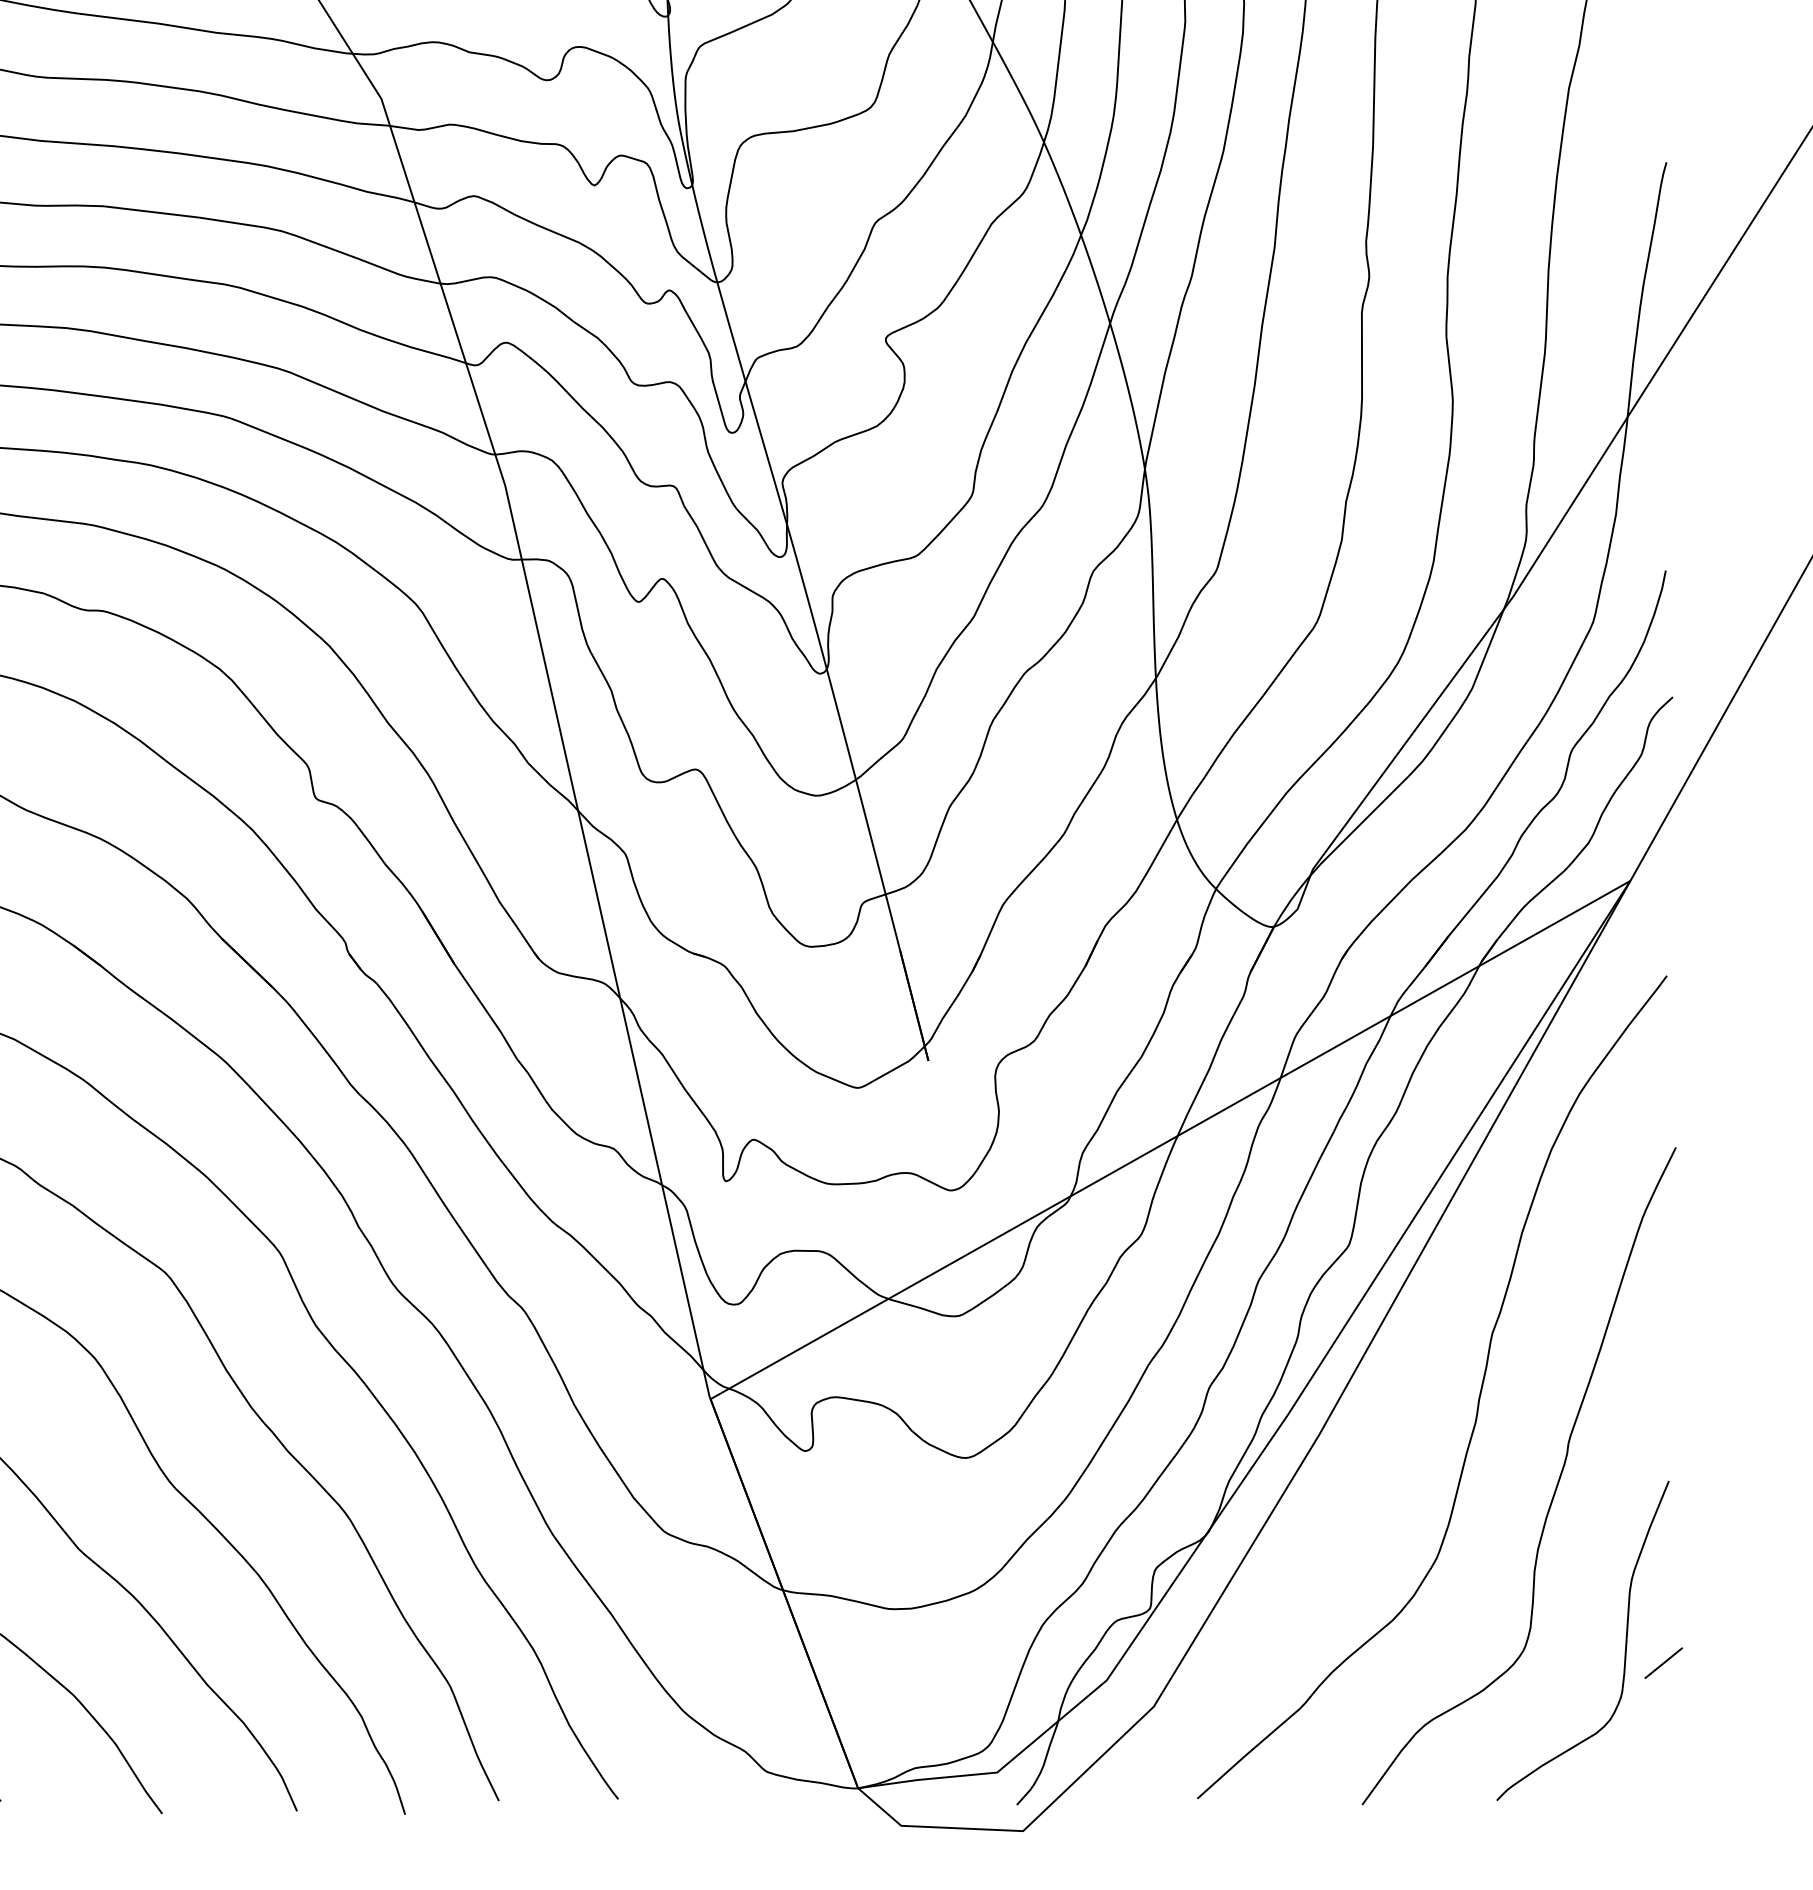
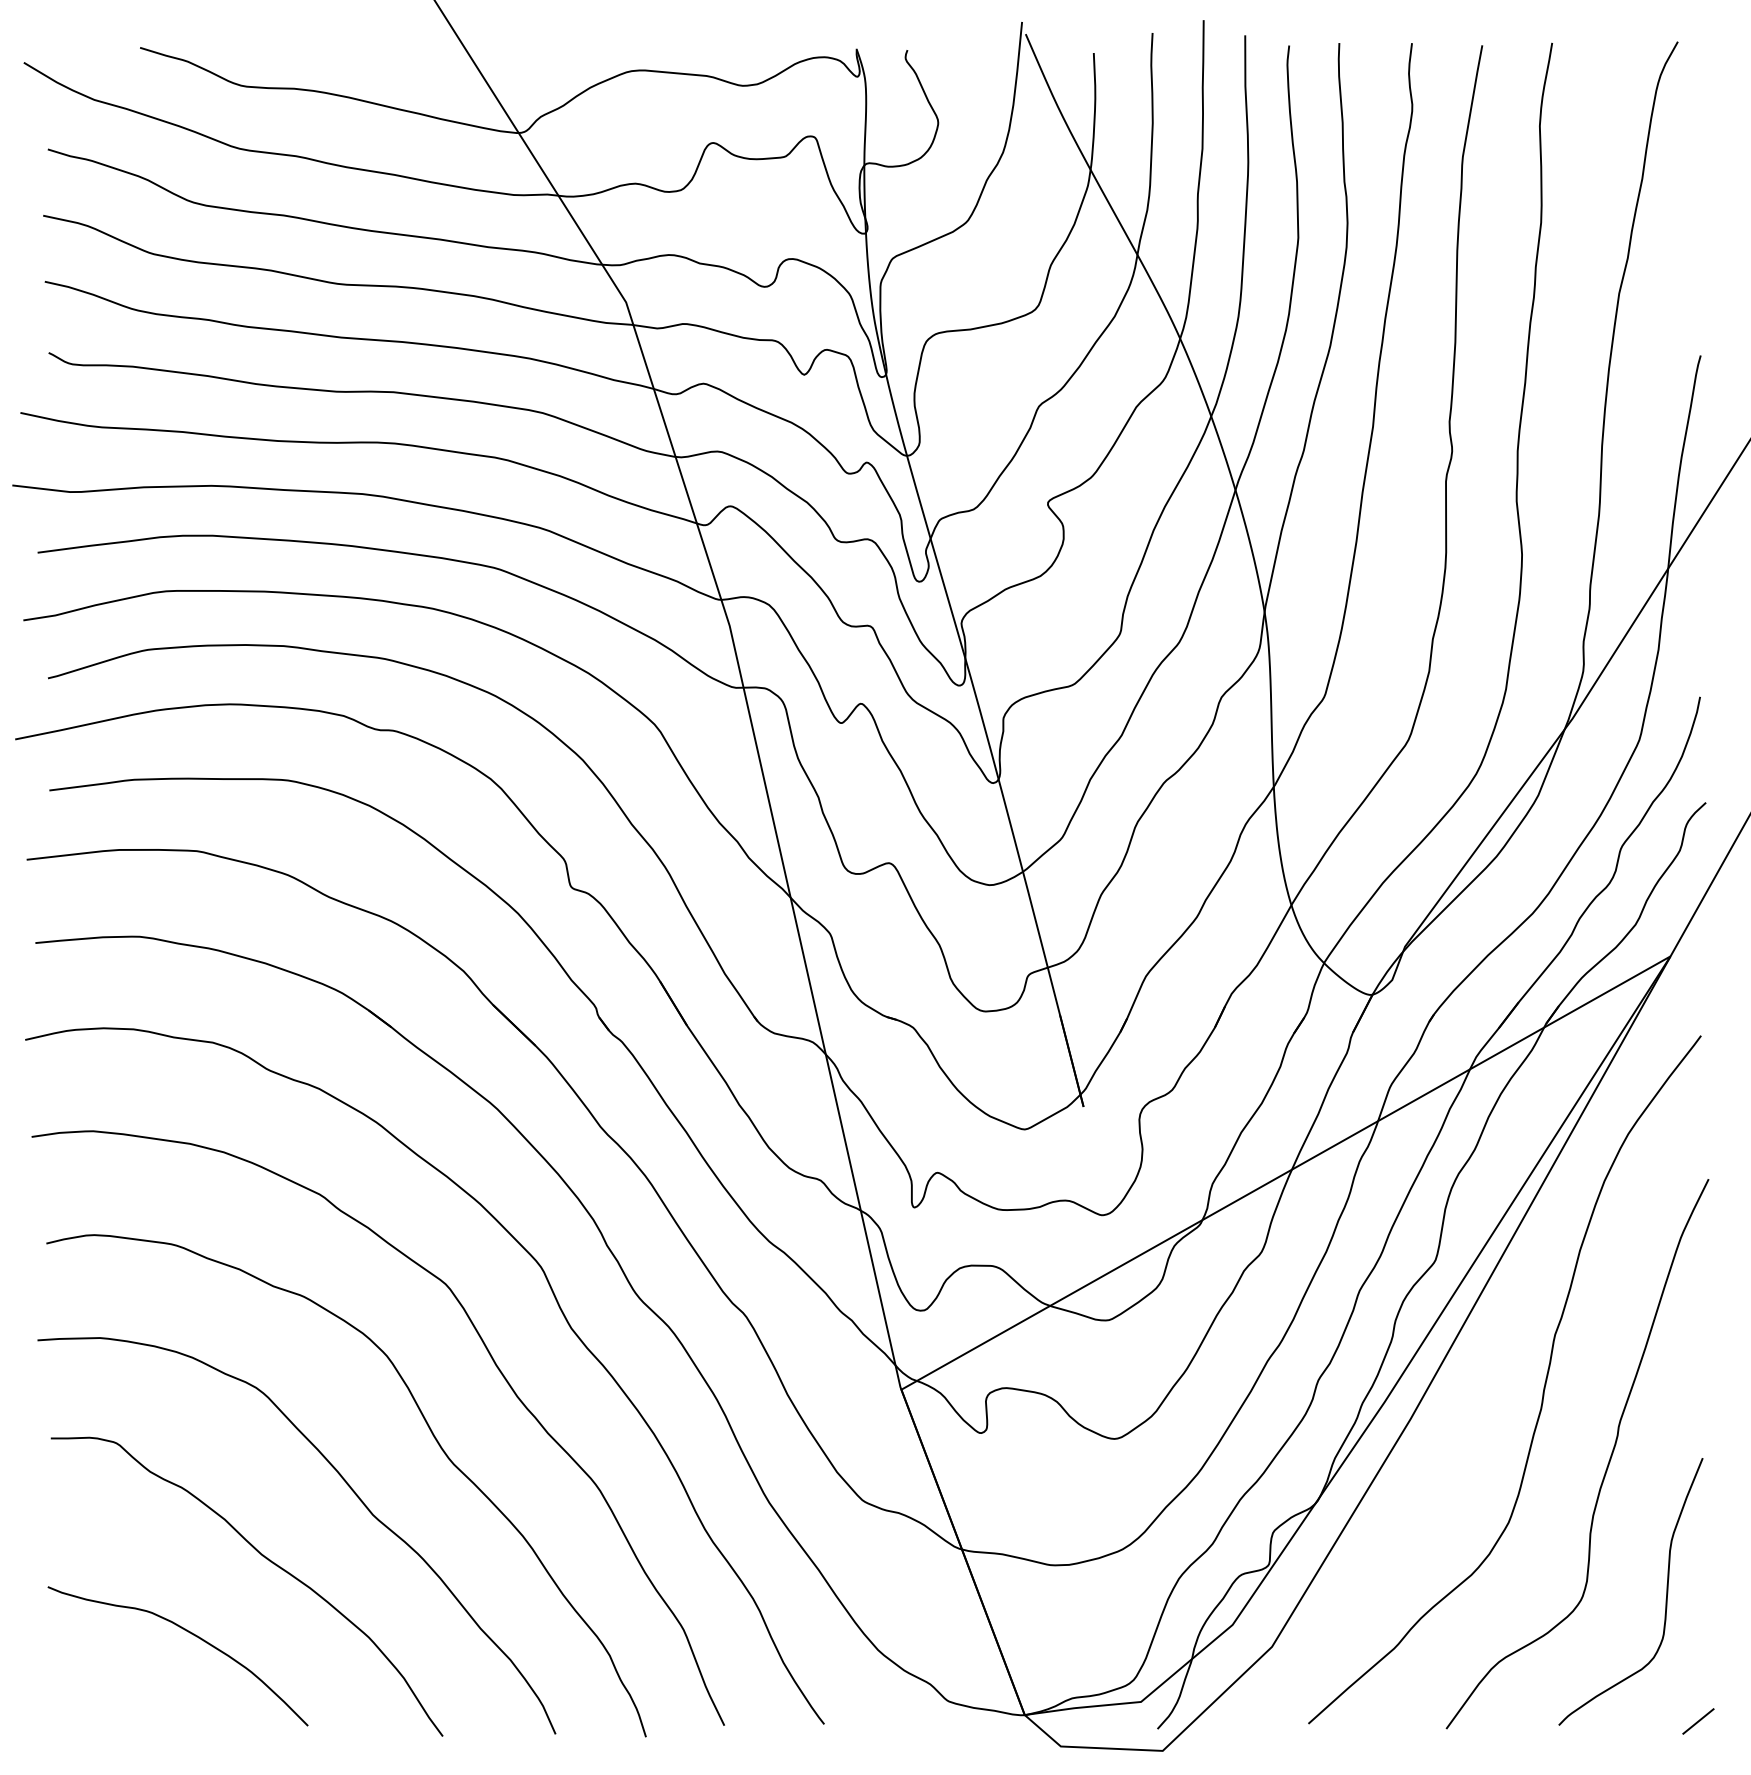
line: (1663, 1663) -> (1698, 1721), moved

